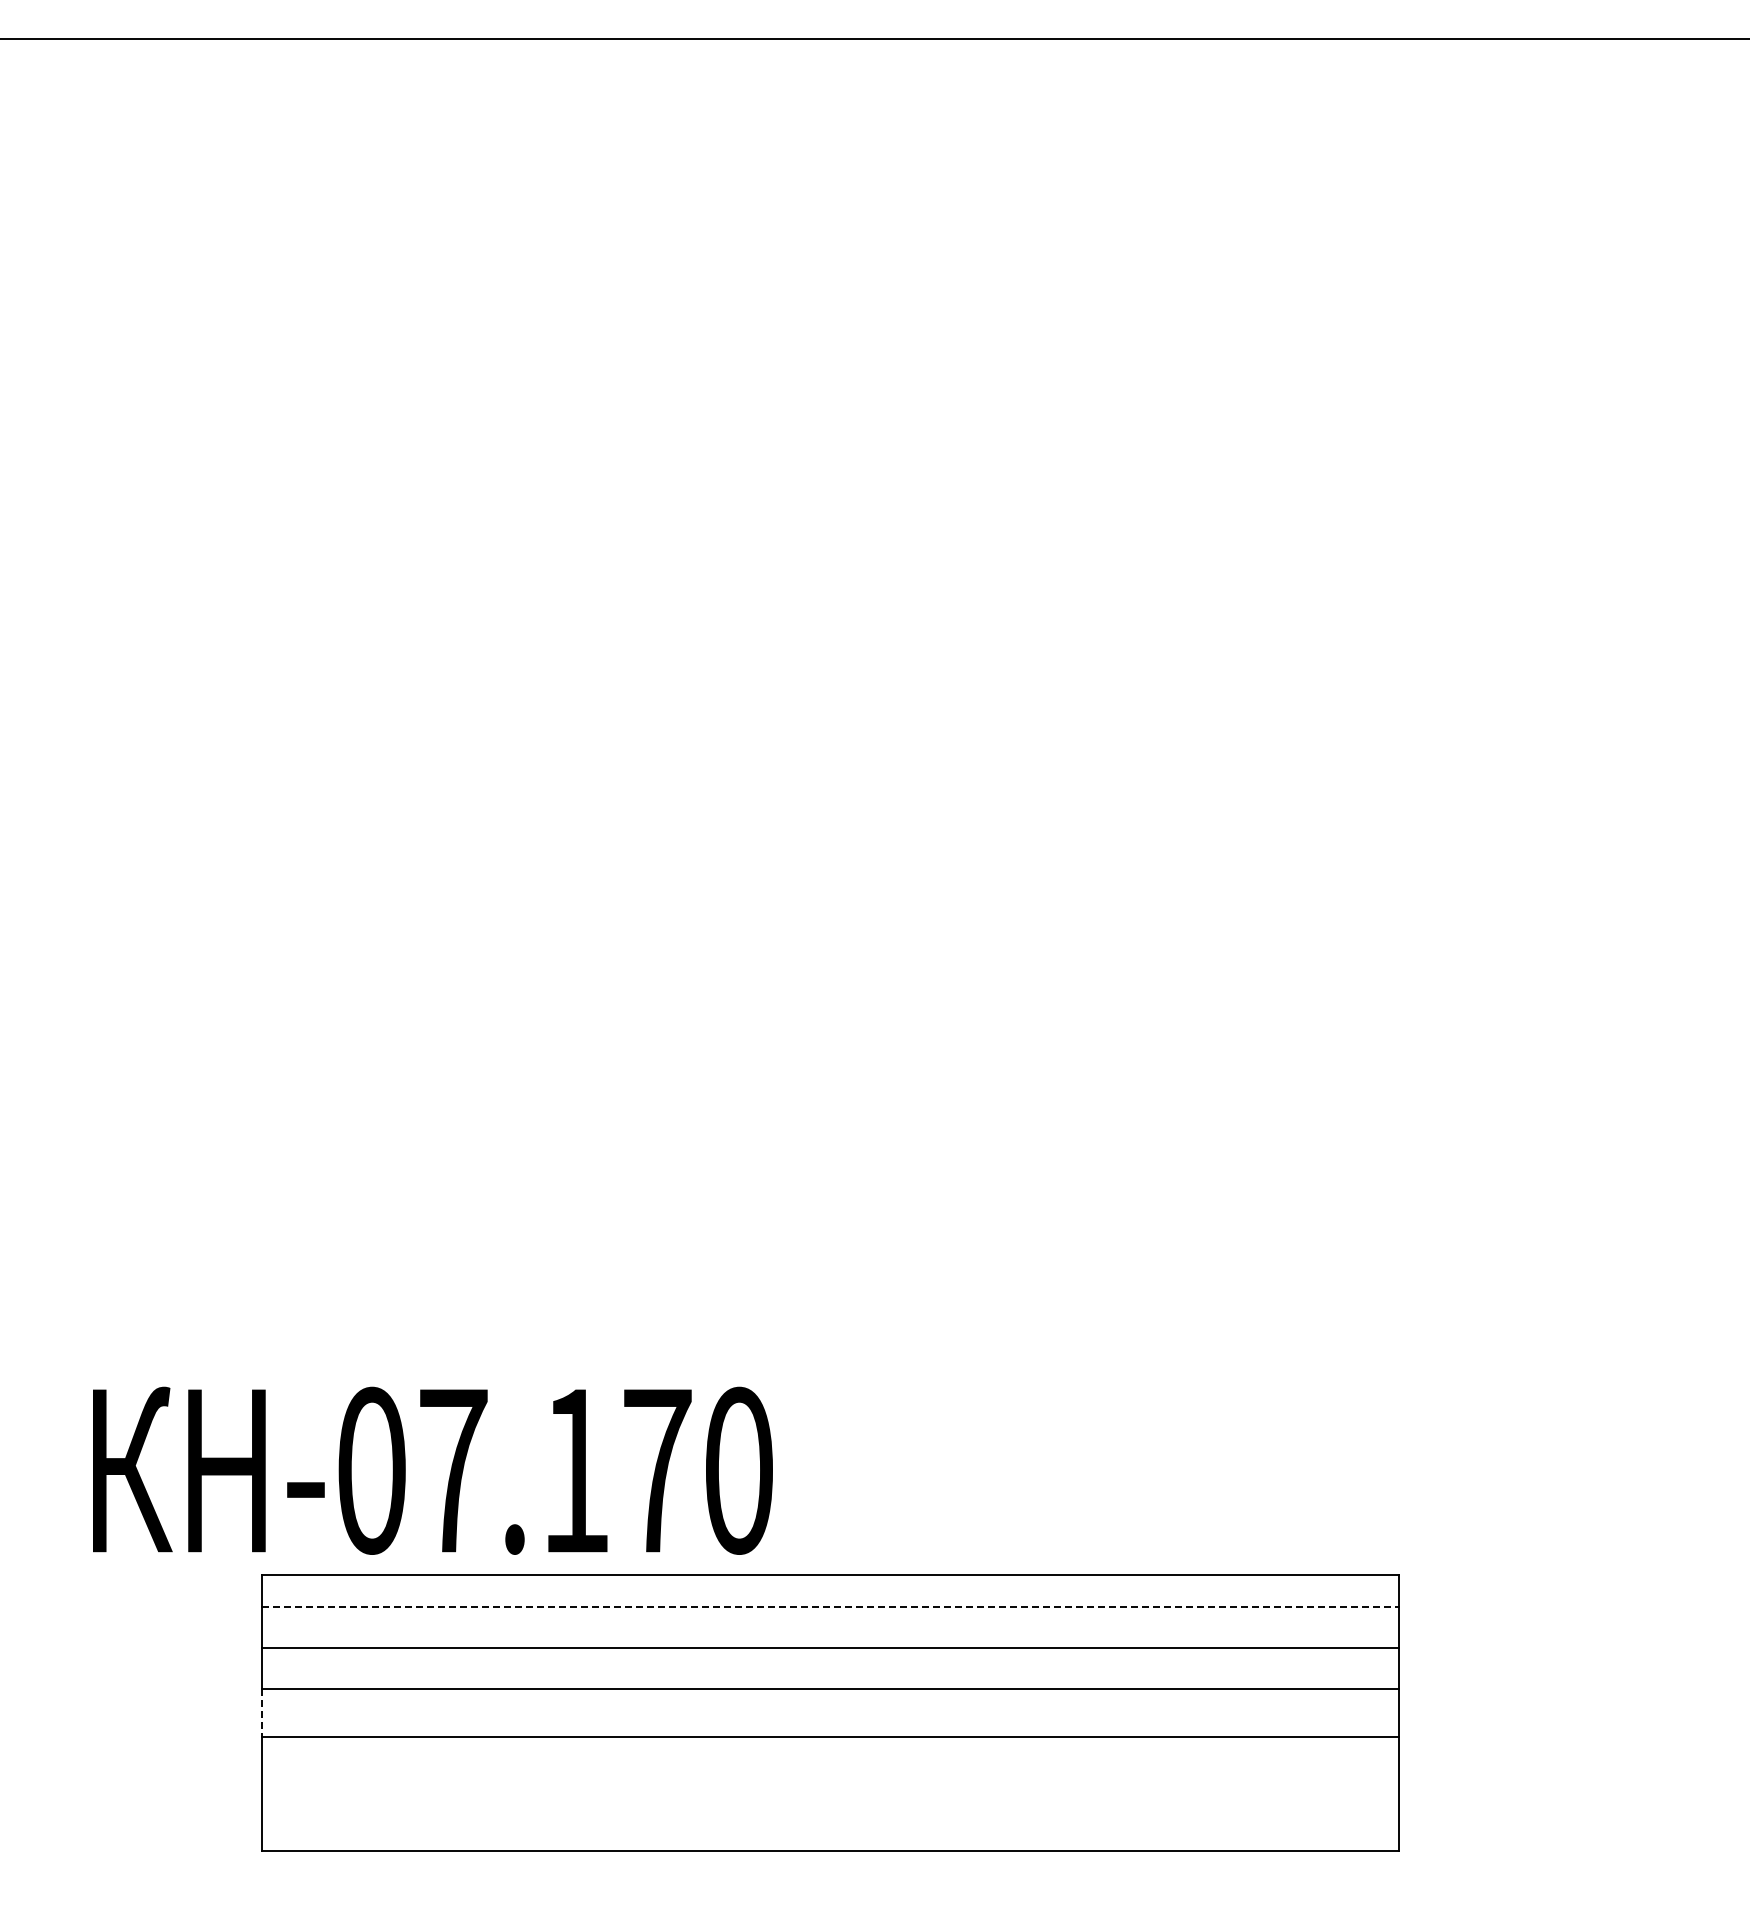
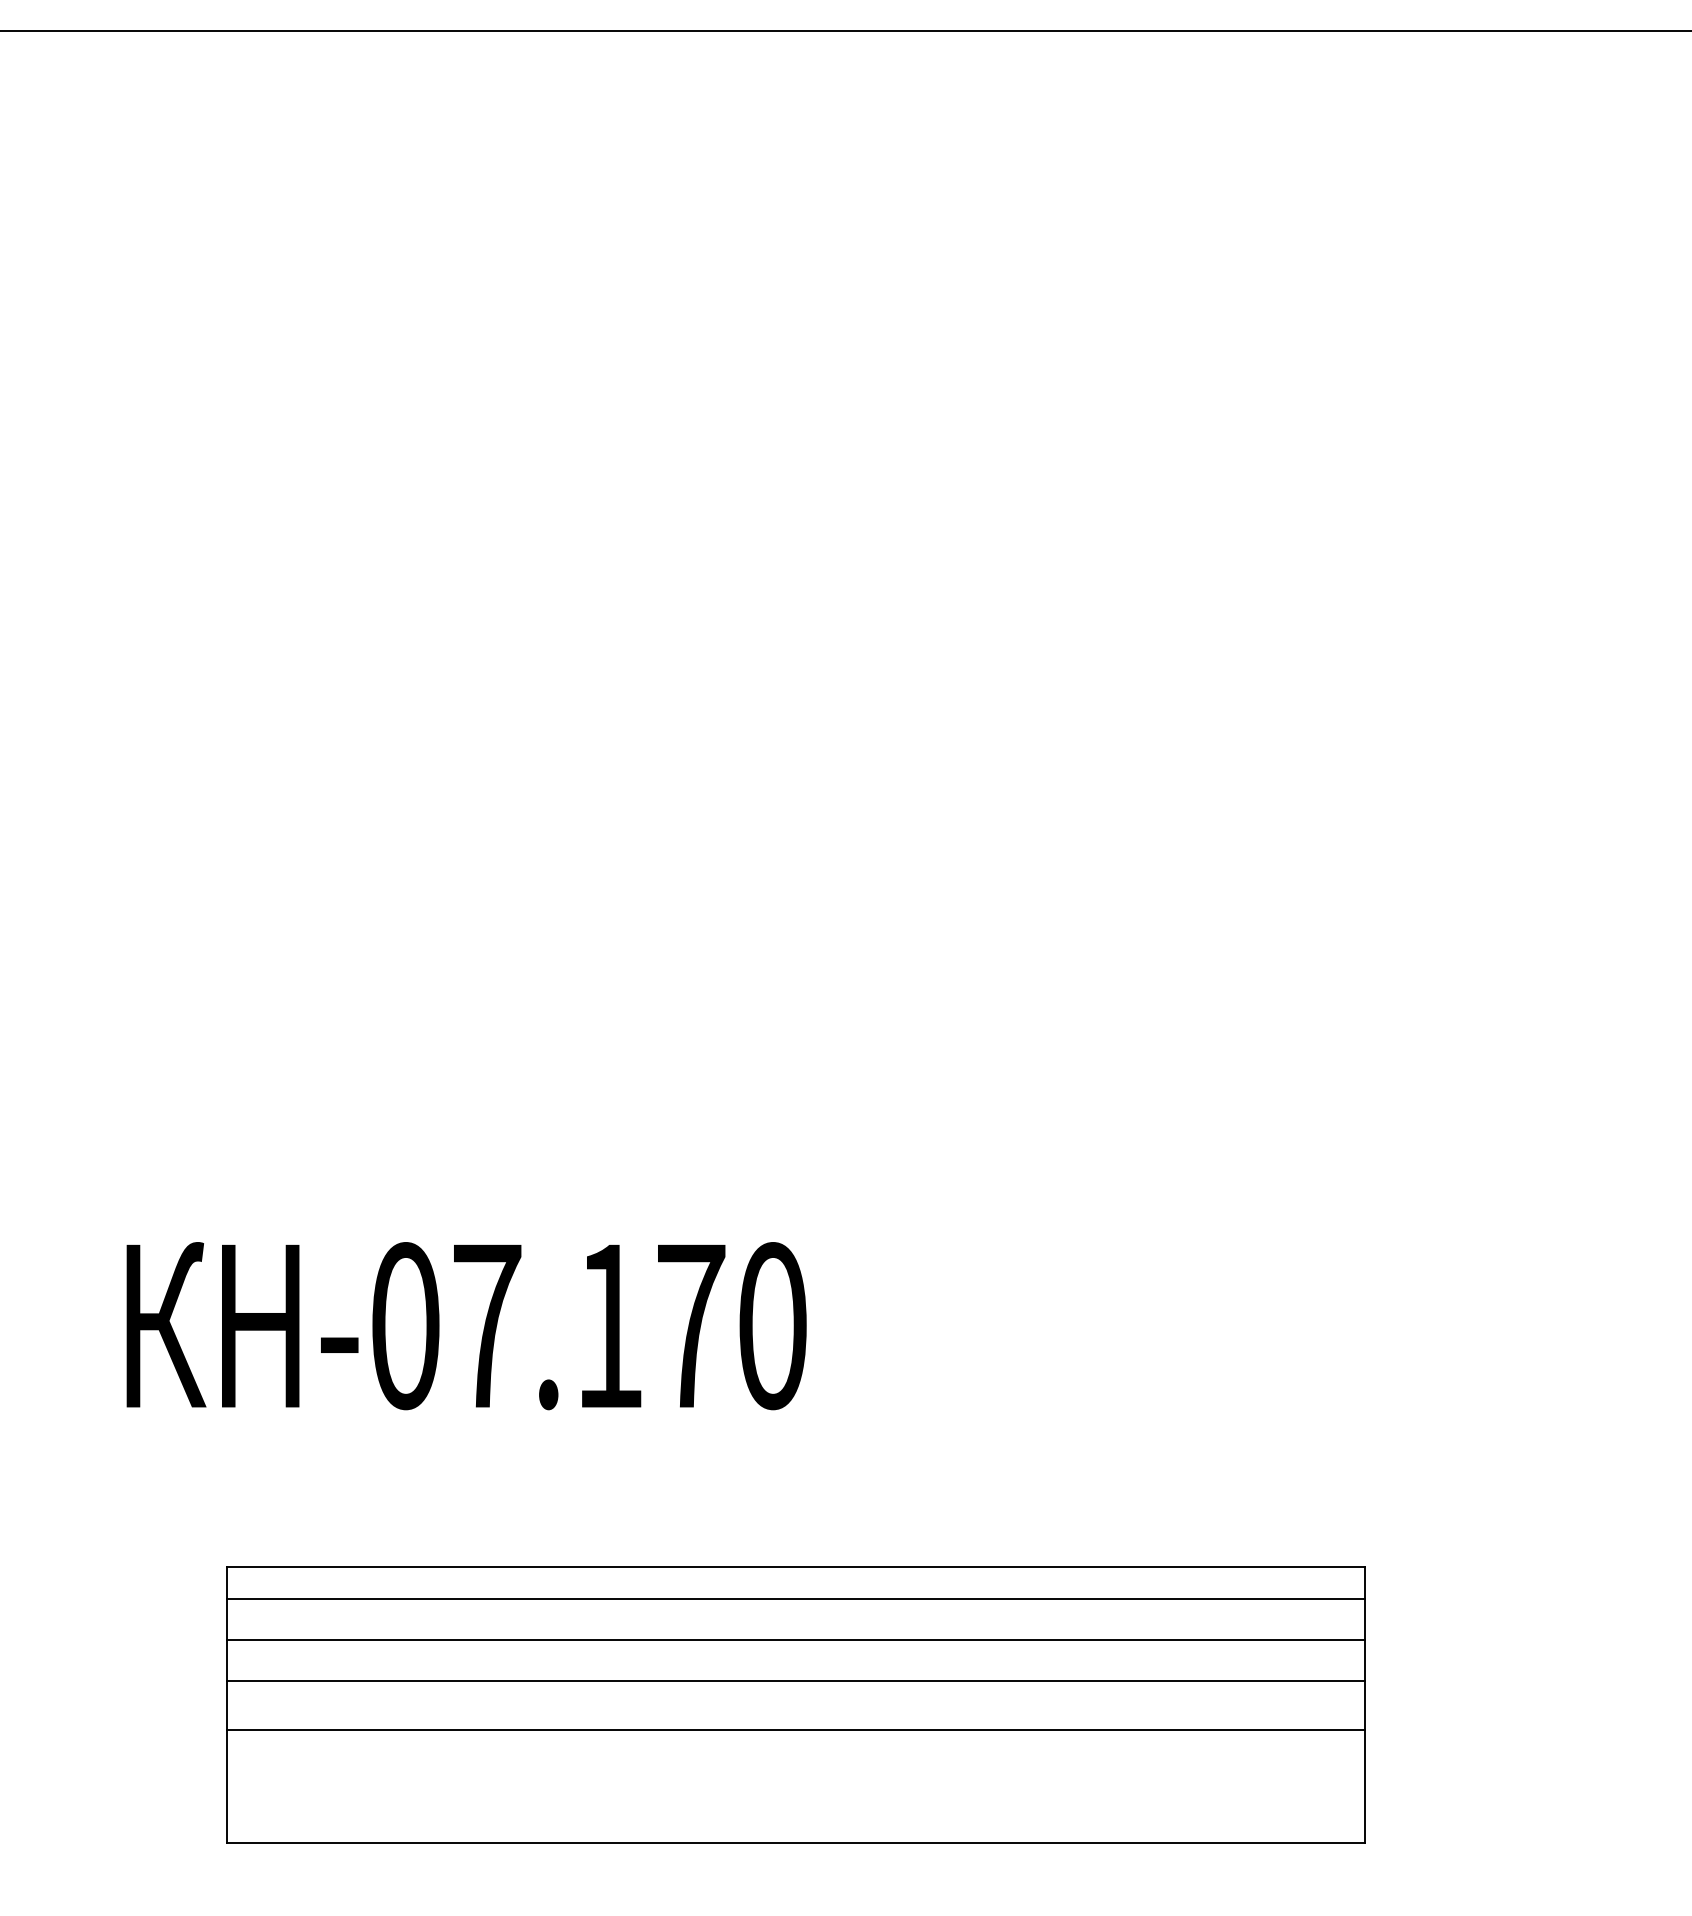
text: (432, 1470) -> (466, 1325), moved
line: (830, 1607) -> (796, 1599), dashed -> solid
line: (261, 1713) -> (227, 1705), dashed -> solid

